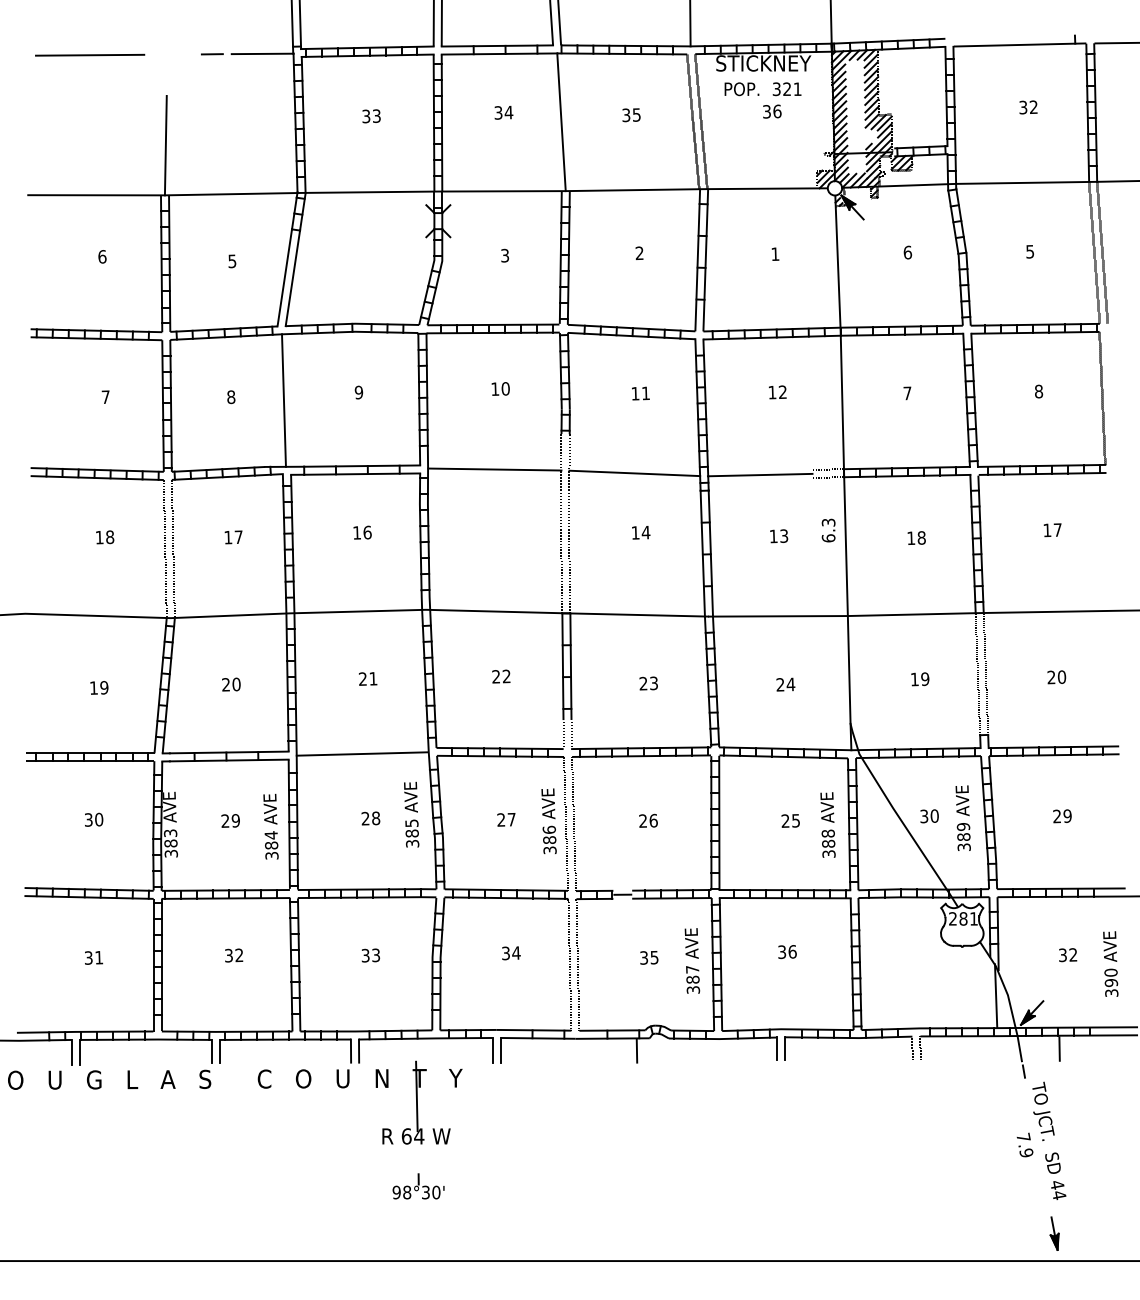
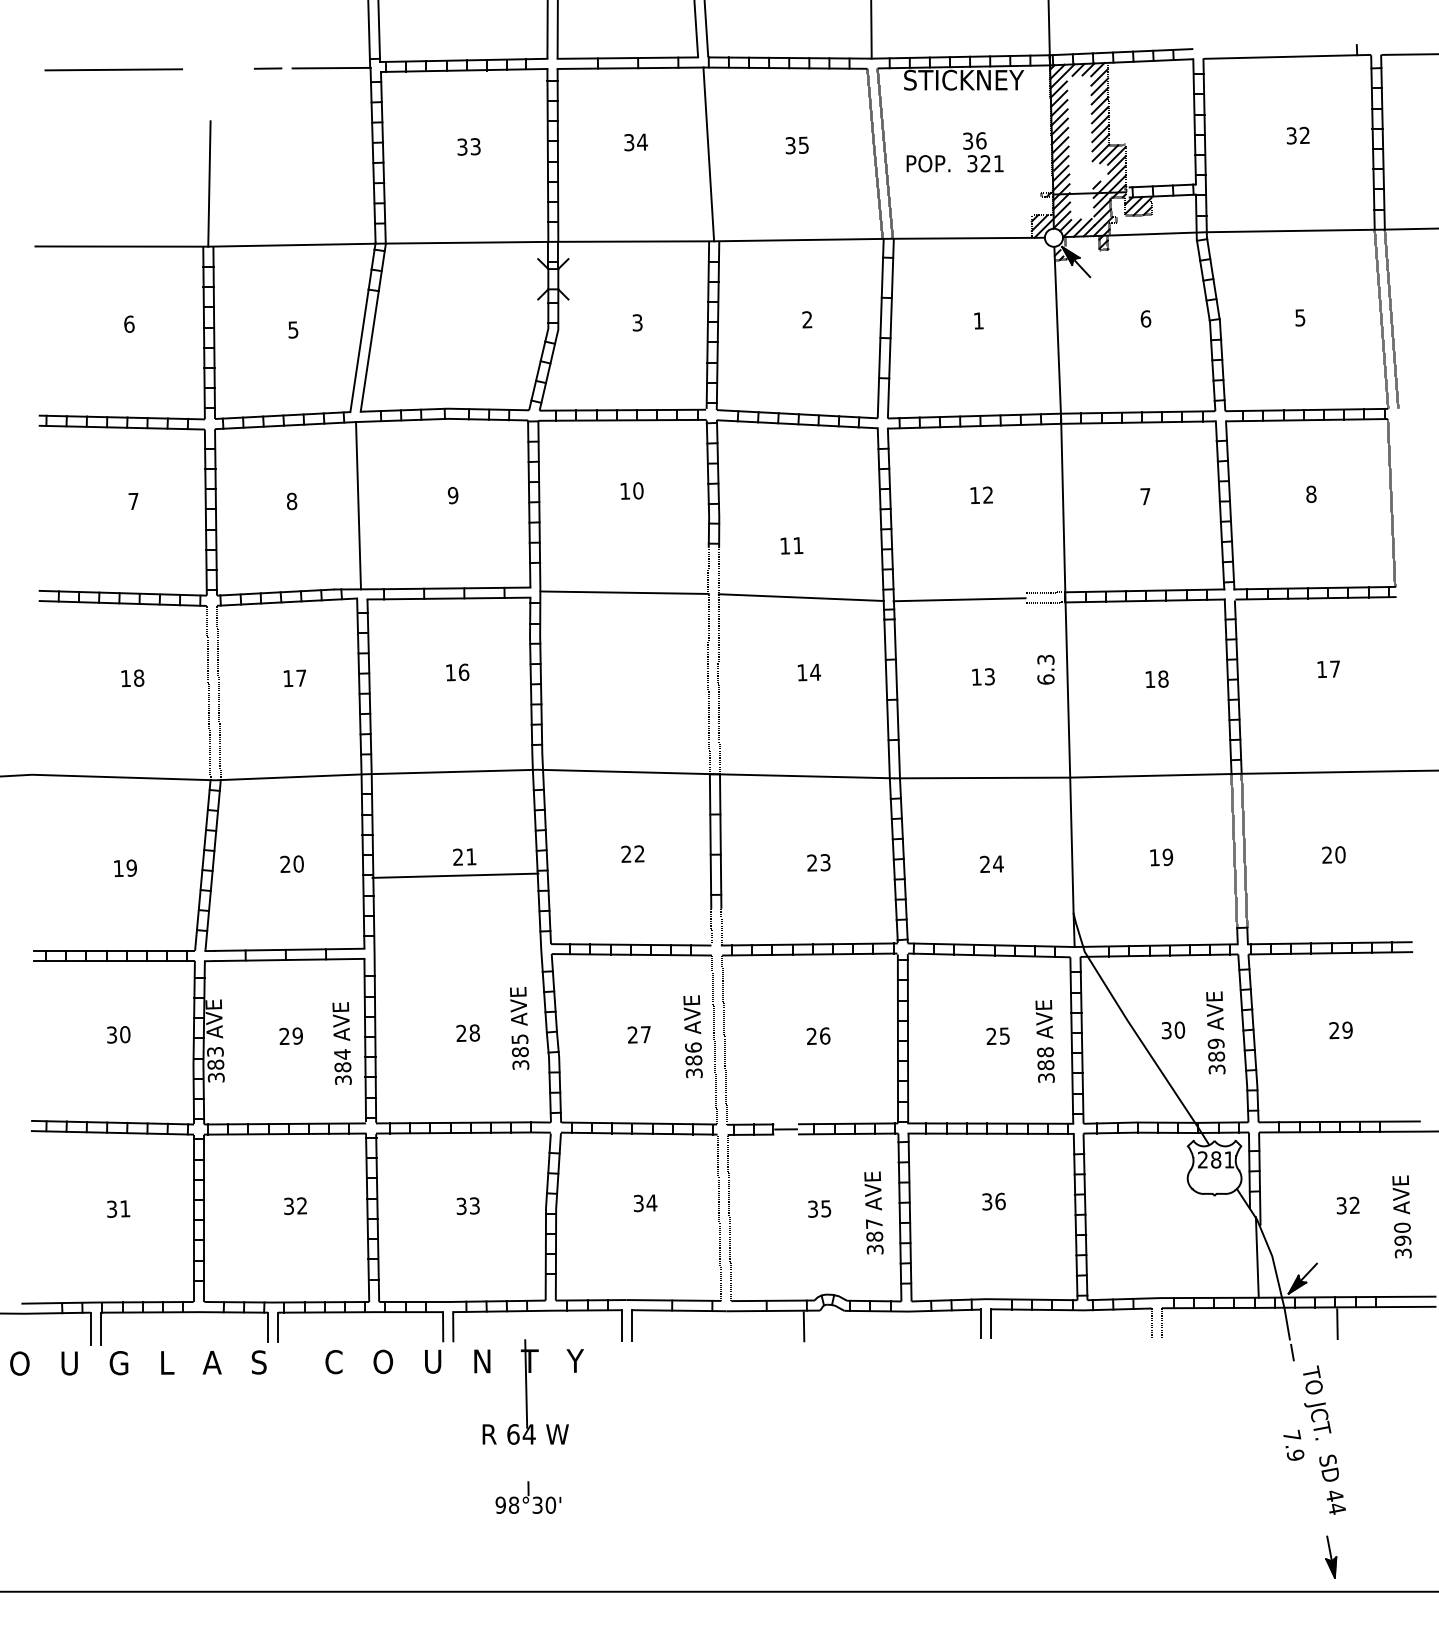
text: (762, 89) -> (954, 163), moved
text: (640, 393) -> (791, 545), moved
line: (362, 753) -> (455, 875), moved

